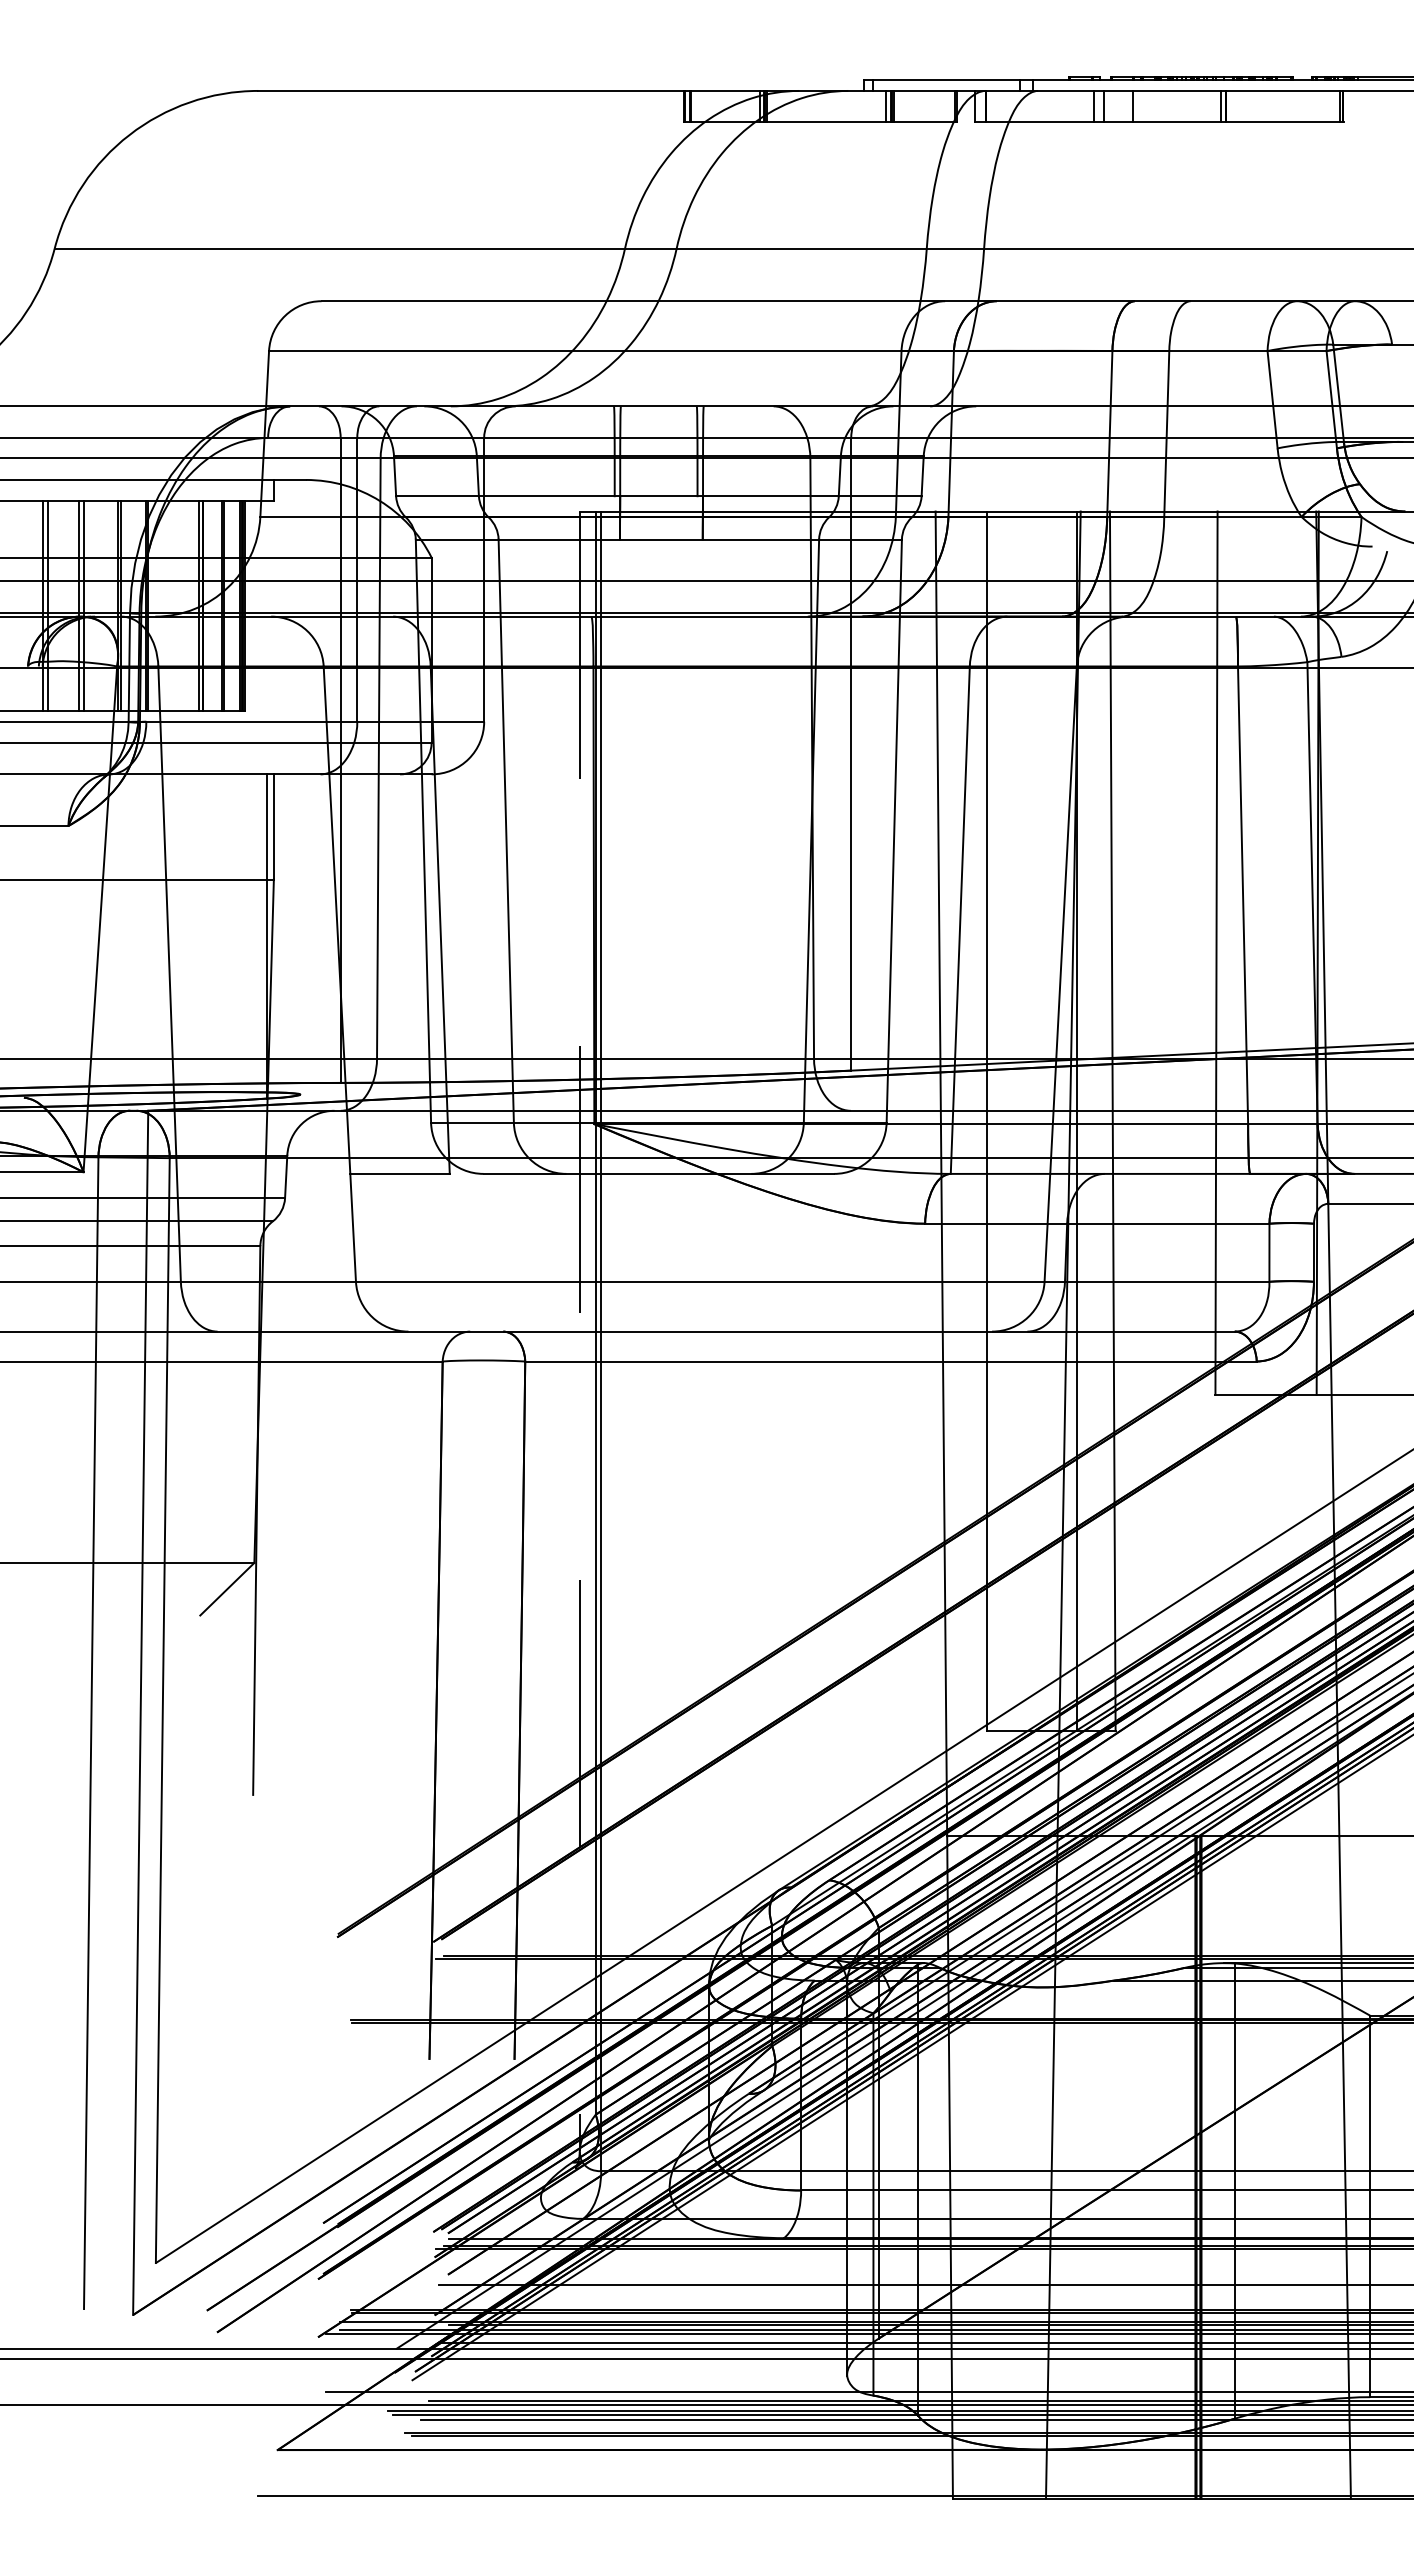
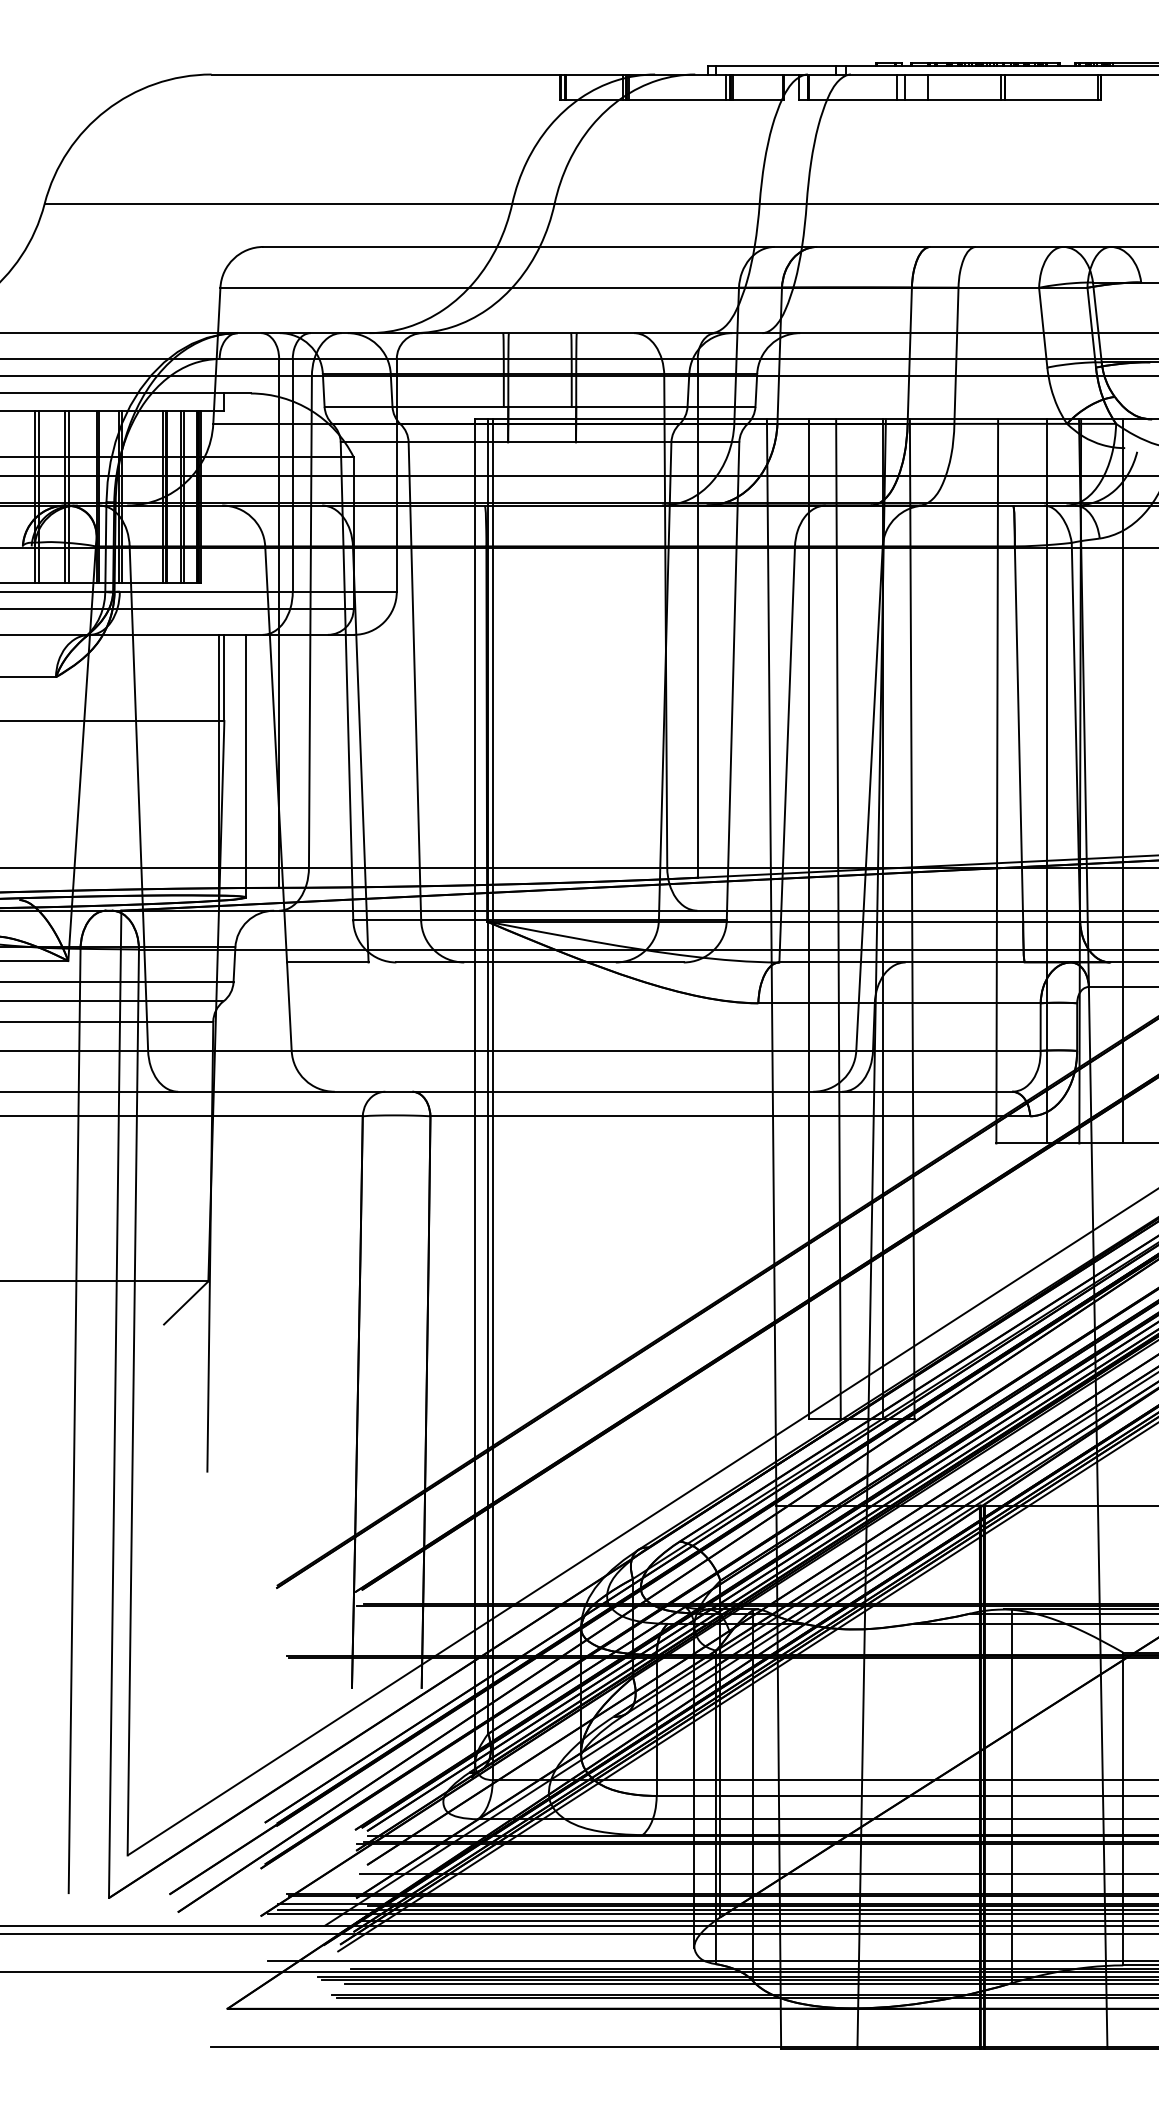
line: (300, 934) -> (246, 766), added
line: (1276, 952) -> (1046, 780), added
line: (1370, 952) -> (1123, 780), added
line: (1022, 1121) -> (838, 919), added
line: (579, 1331) -> (474, 1091), dashed -> solid

